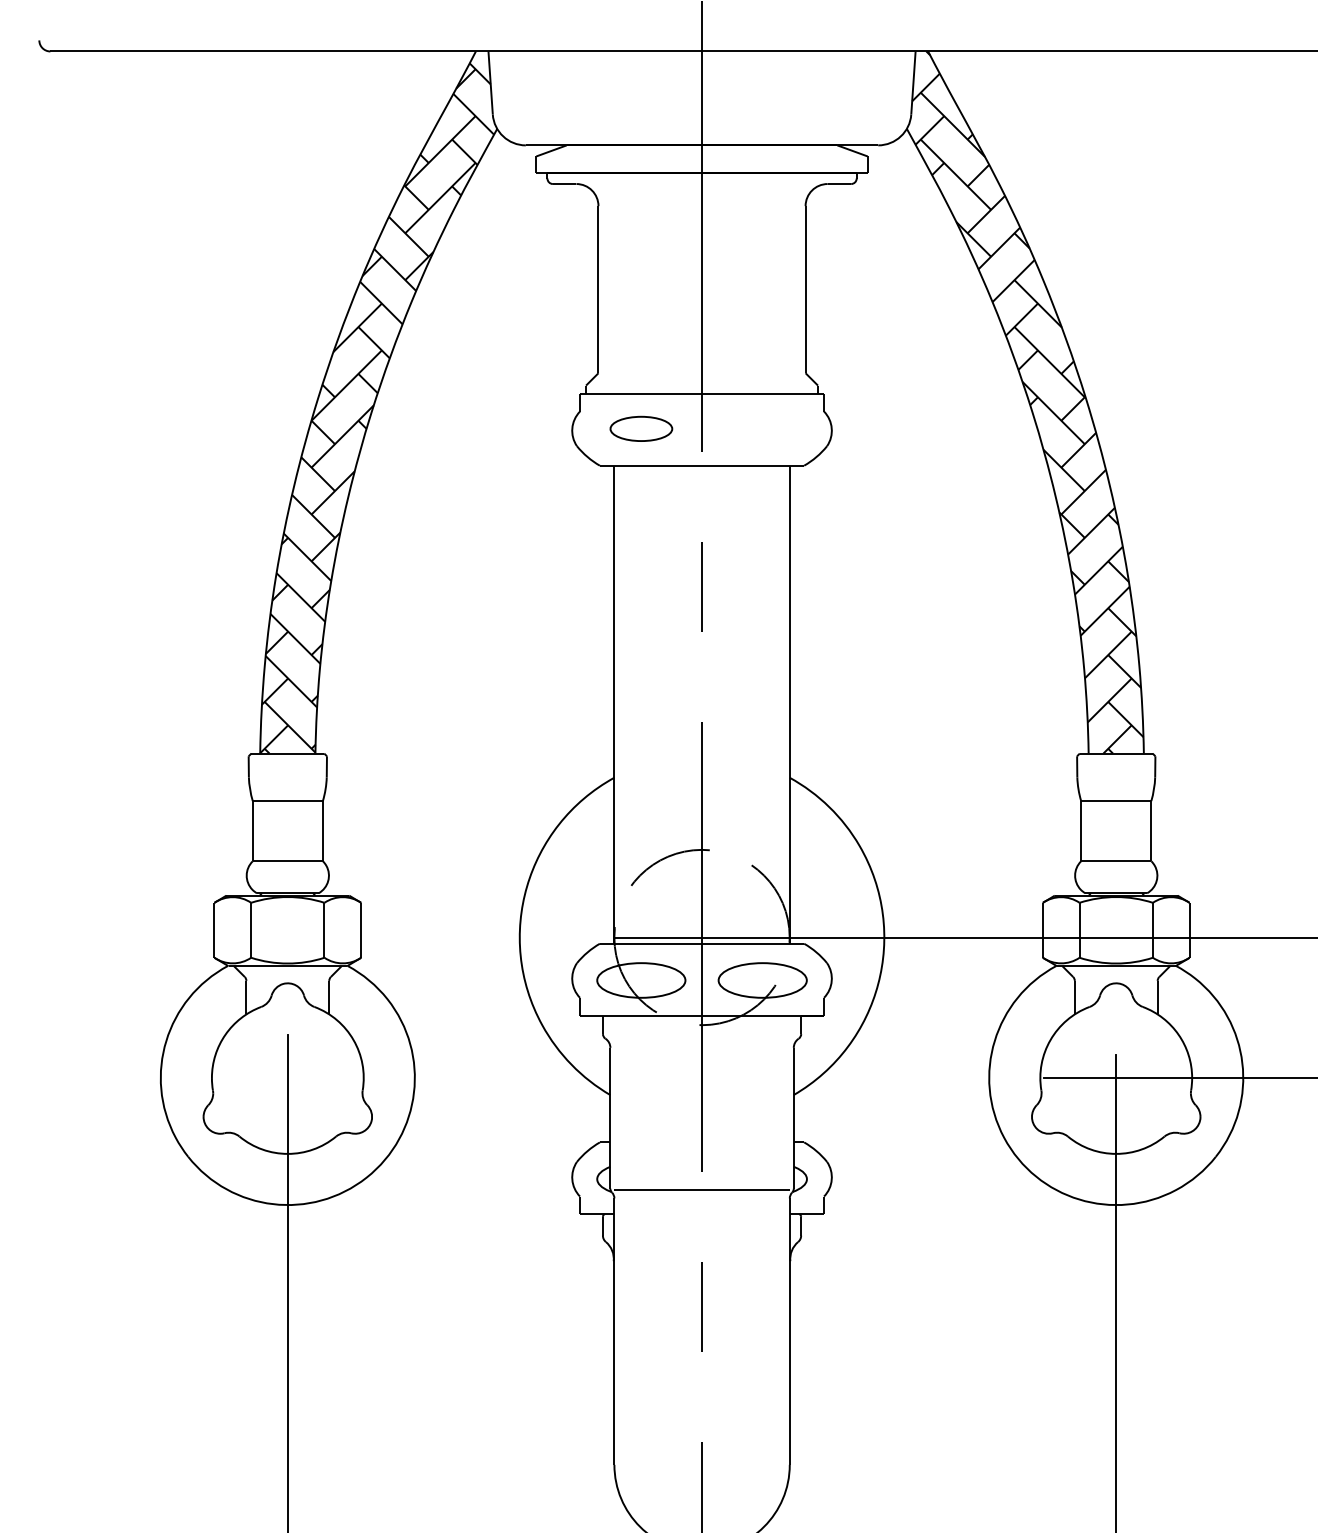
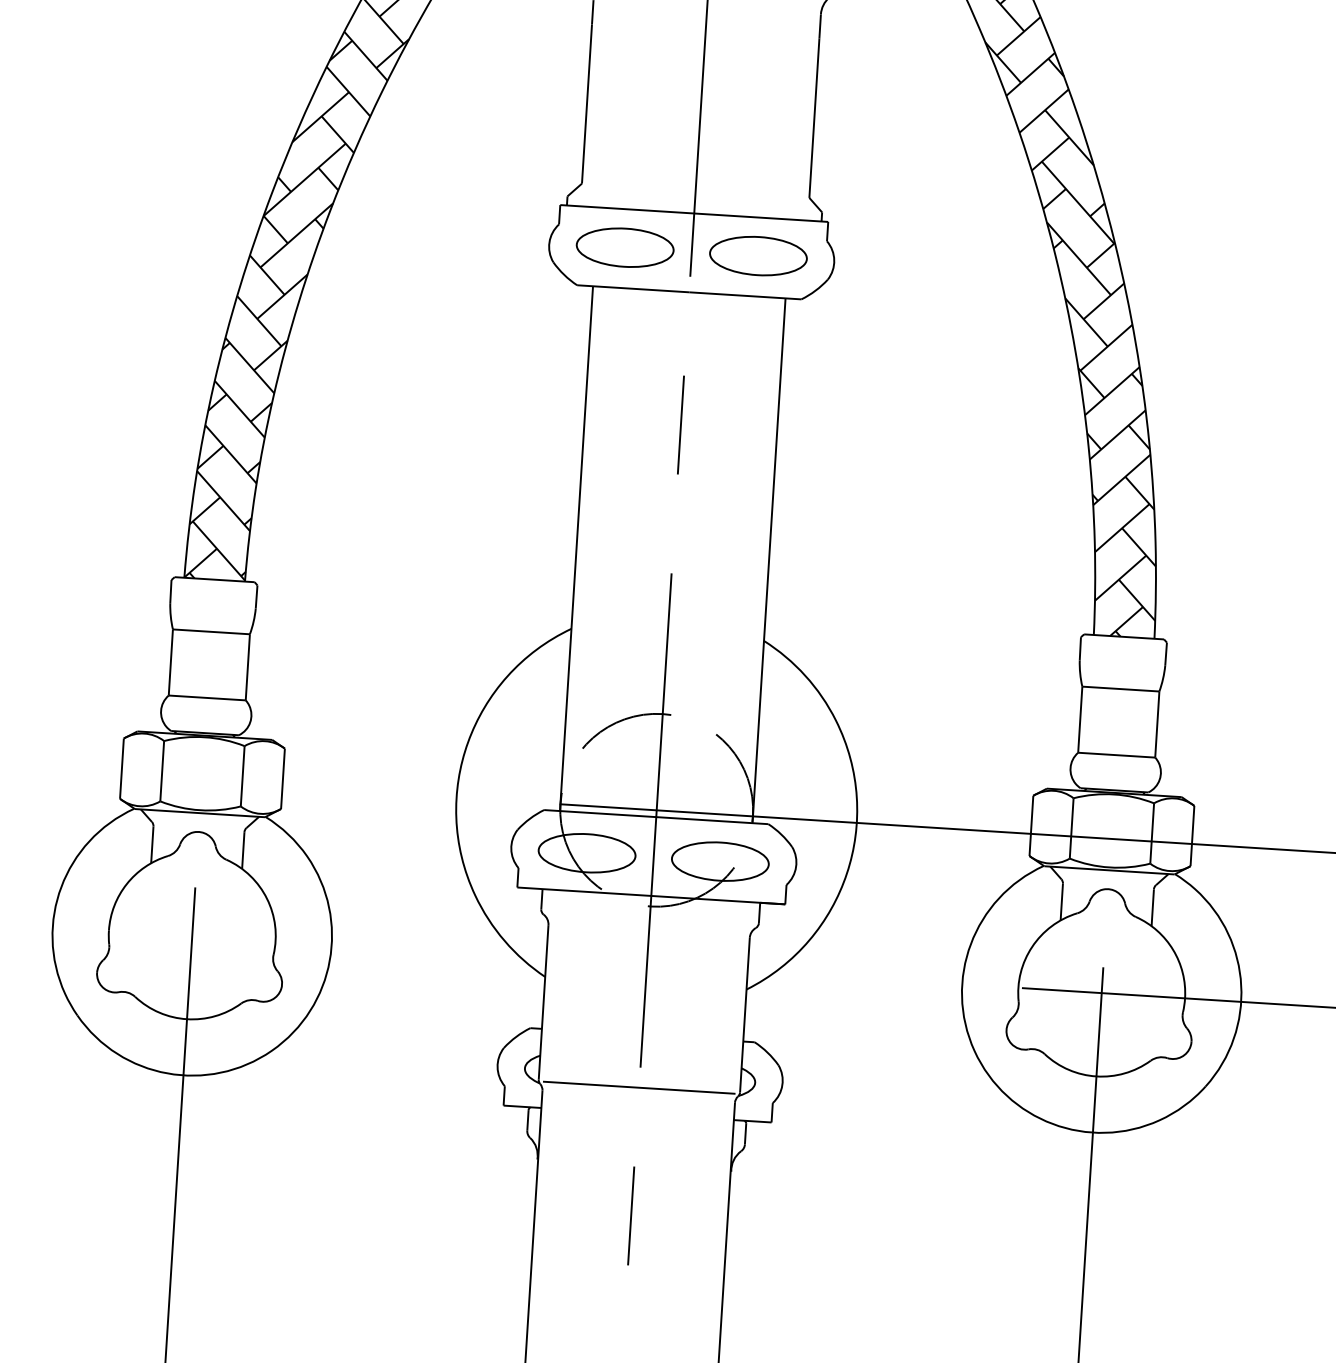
part: (641, 428) -> (625, 247), size x1.43
part: (762, 428) -> (758, 255), added

